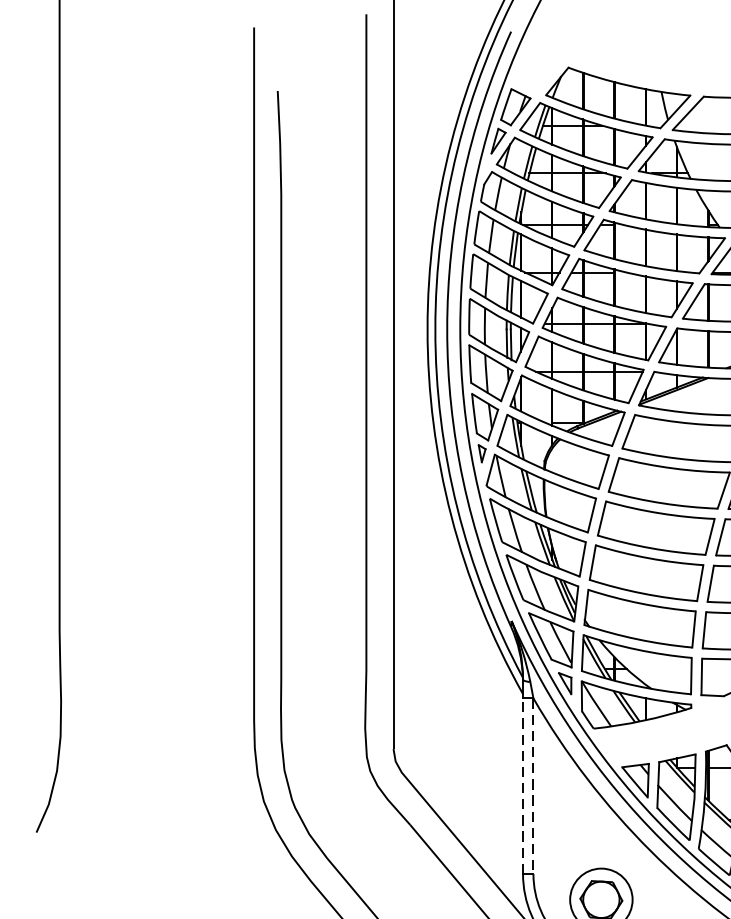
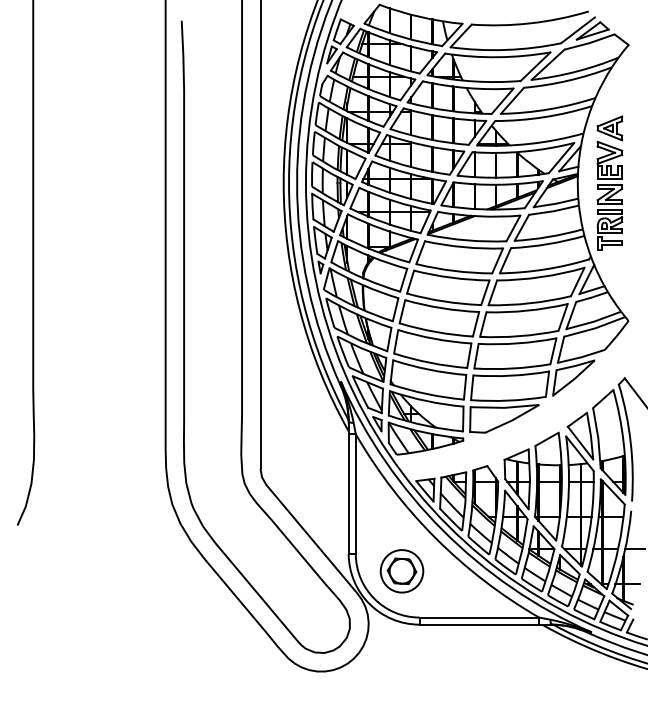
line: (522, 786) -> (348, 494), dashed -> solid
line: (533, 786) -> (355, 494), dashed -> solid

